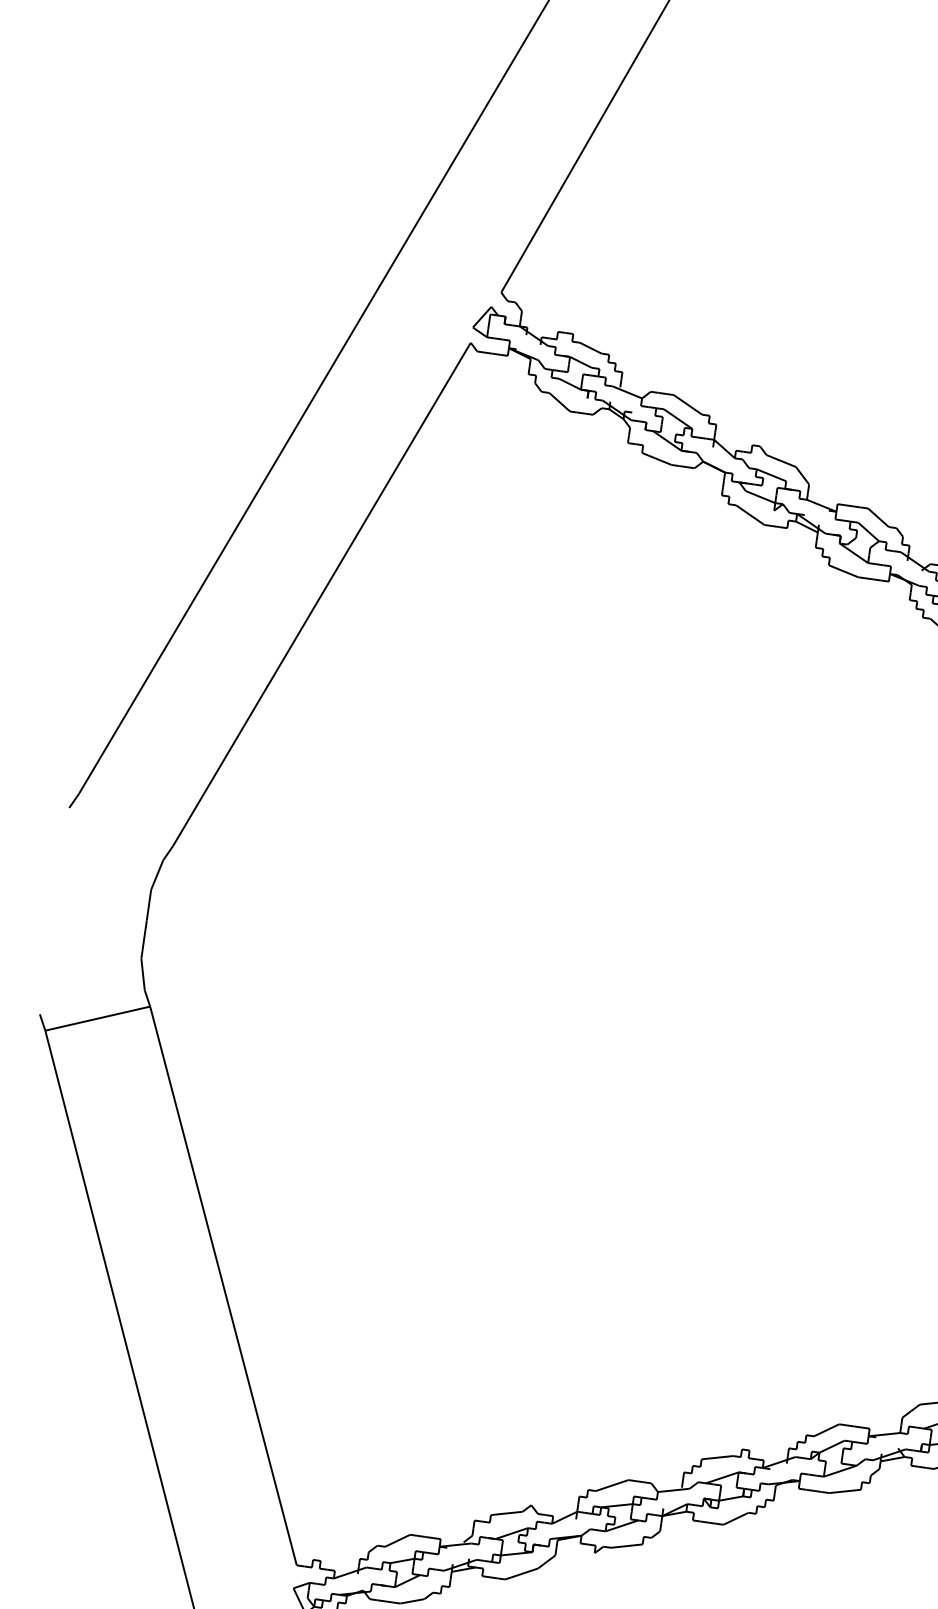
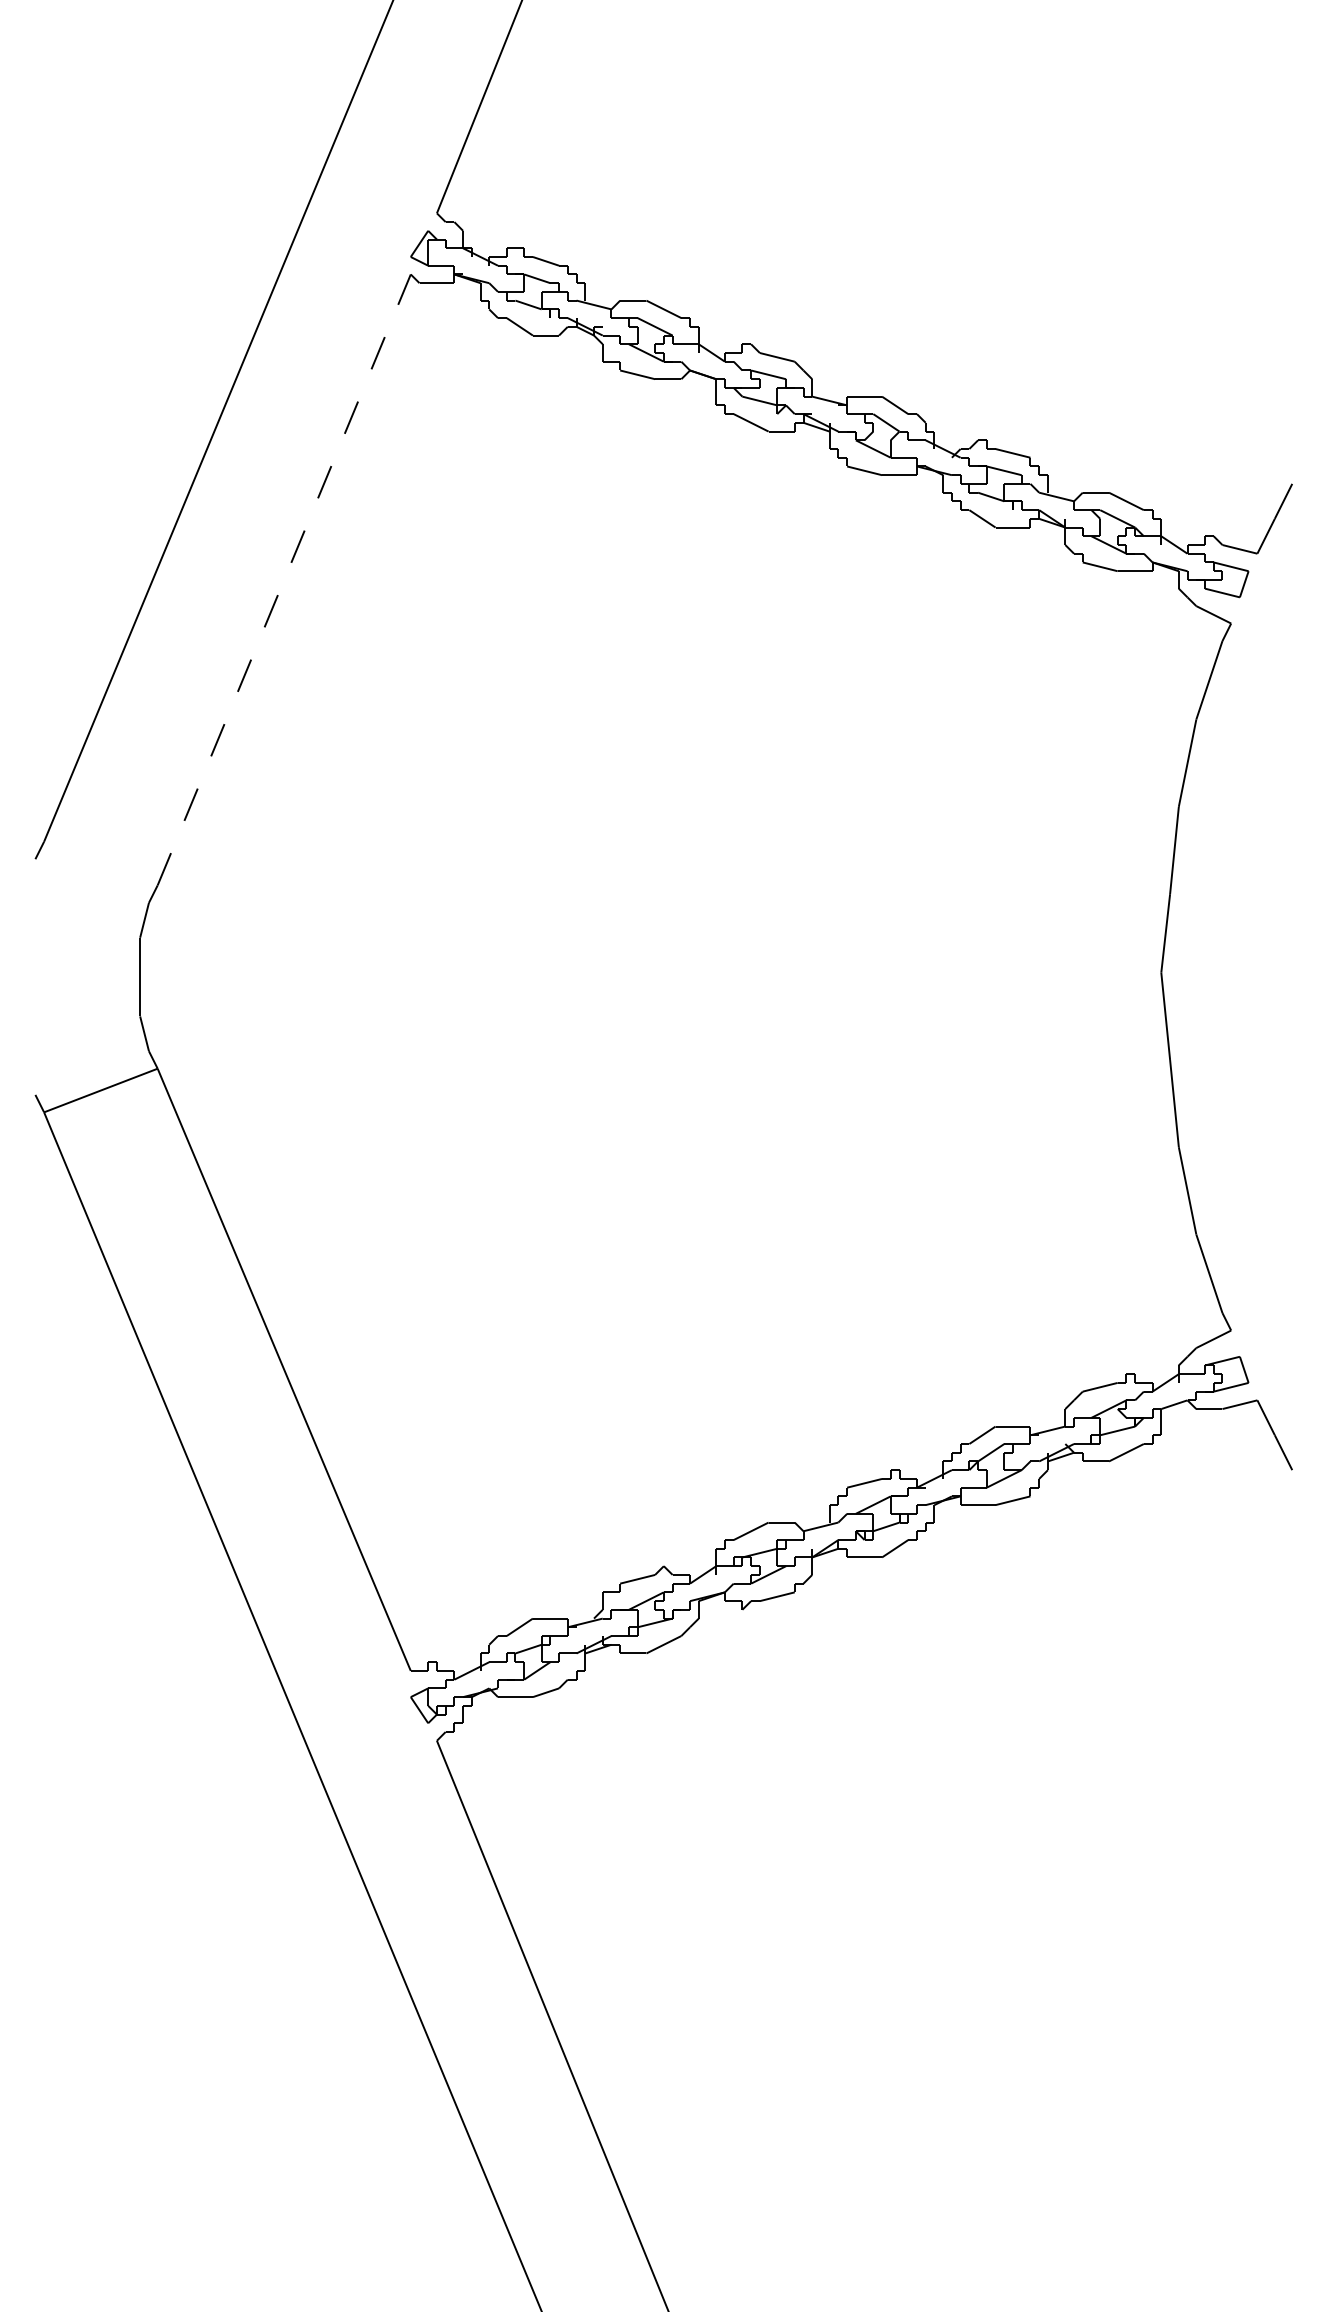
line: (322, 594) -> (284, 579), solid -> dashed

